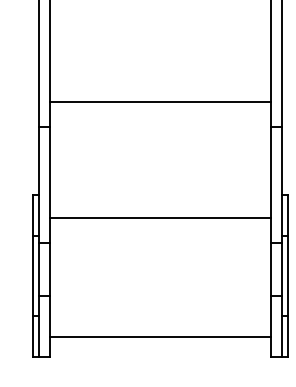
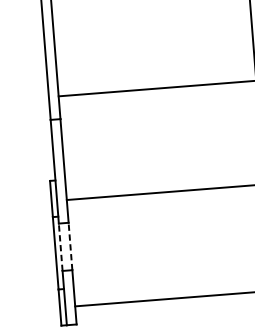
line: (39, 269) -> (60, 247), solid -> dashed
line: (50, 269) -> (70, 246), solid -> dashed

